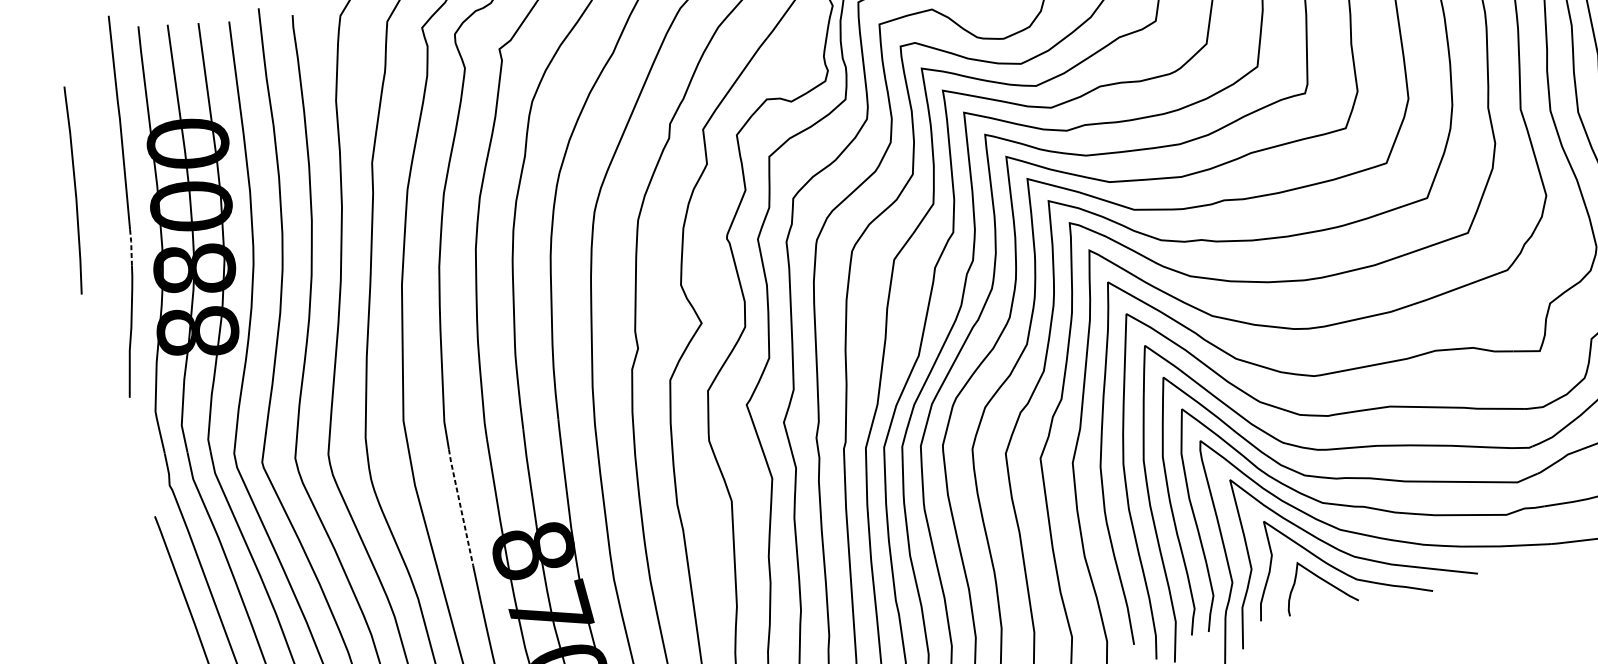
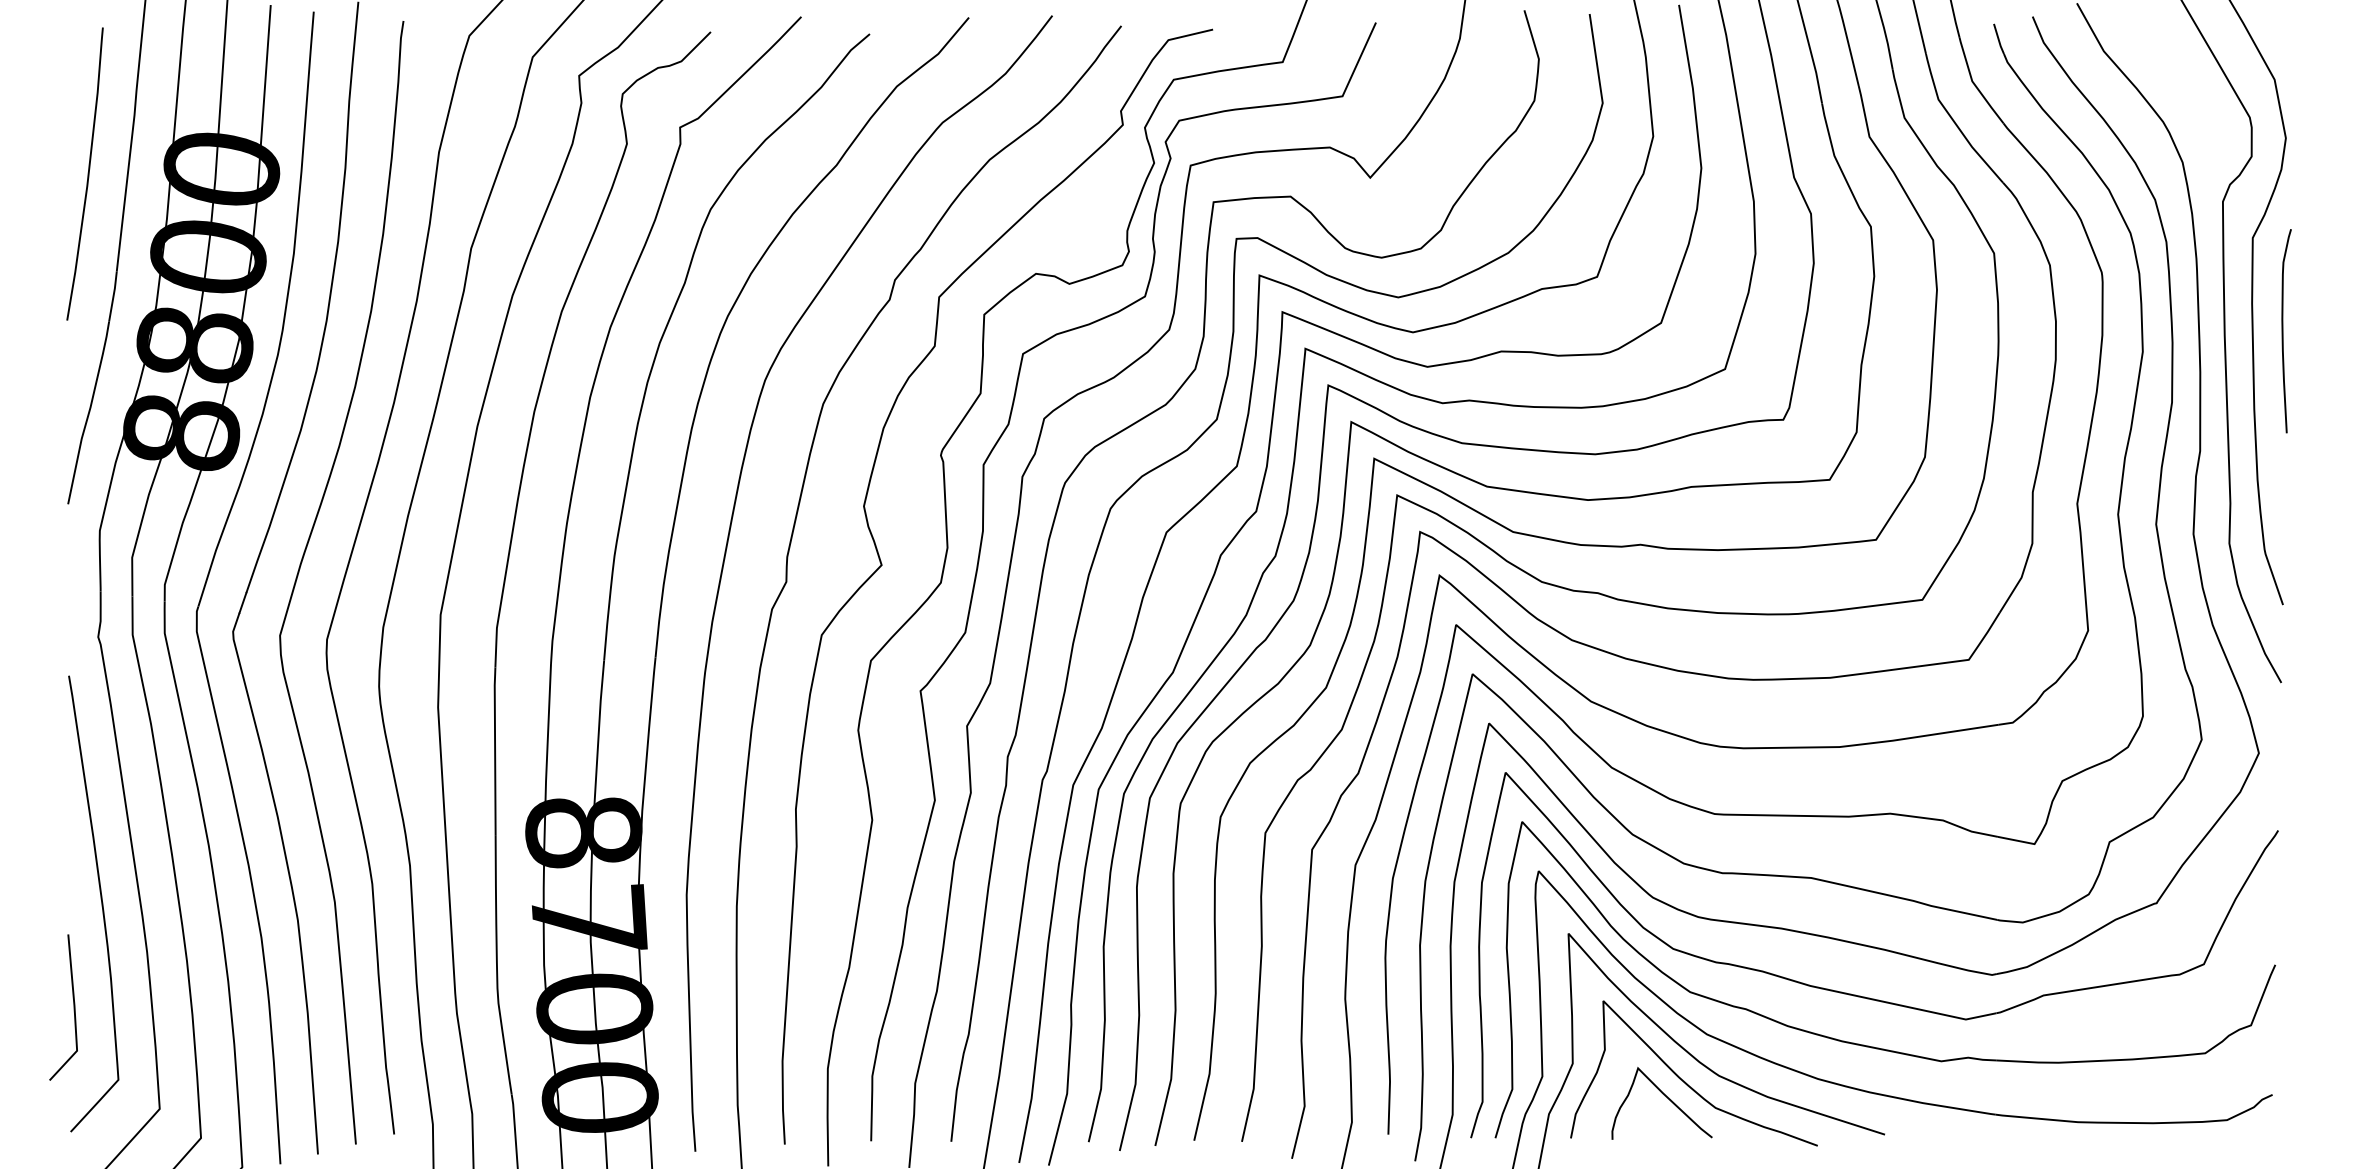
curve: (74, 189) -> (87, 173), moved
line: (131, 247) -> (113, 296), dashed -> solid
line: (460, 506) -> (495, 750), dashed -> solid

